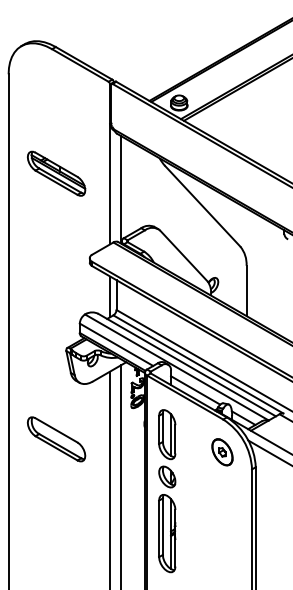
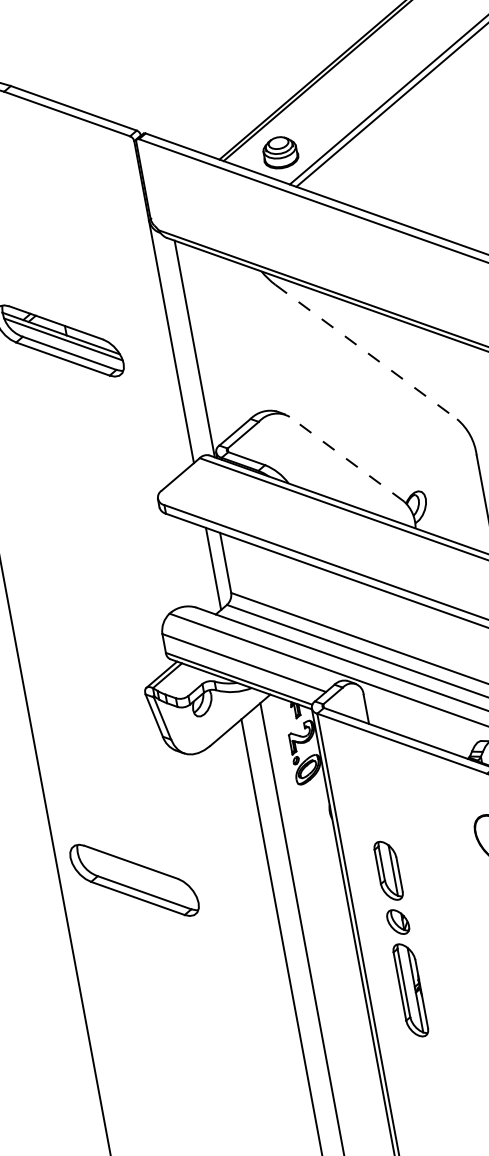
line: (203, 206) -> (367, 352), solid -> dashed
line: (183, 256) -> (346, 460), solid -> dashed
line: (195, 390) -> (420, 725), removed
part: (56, 439) -> (134, 880), moved
part: (167, 491) -> (401, 939), size x0.6

